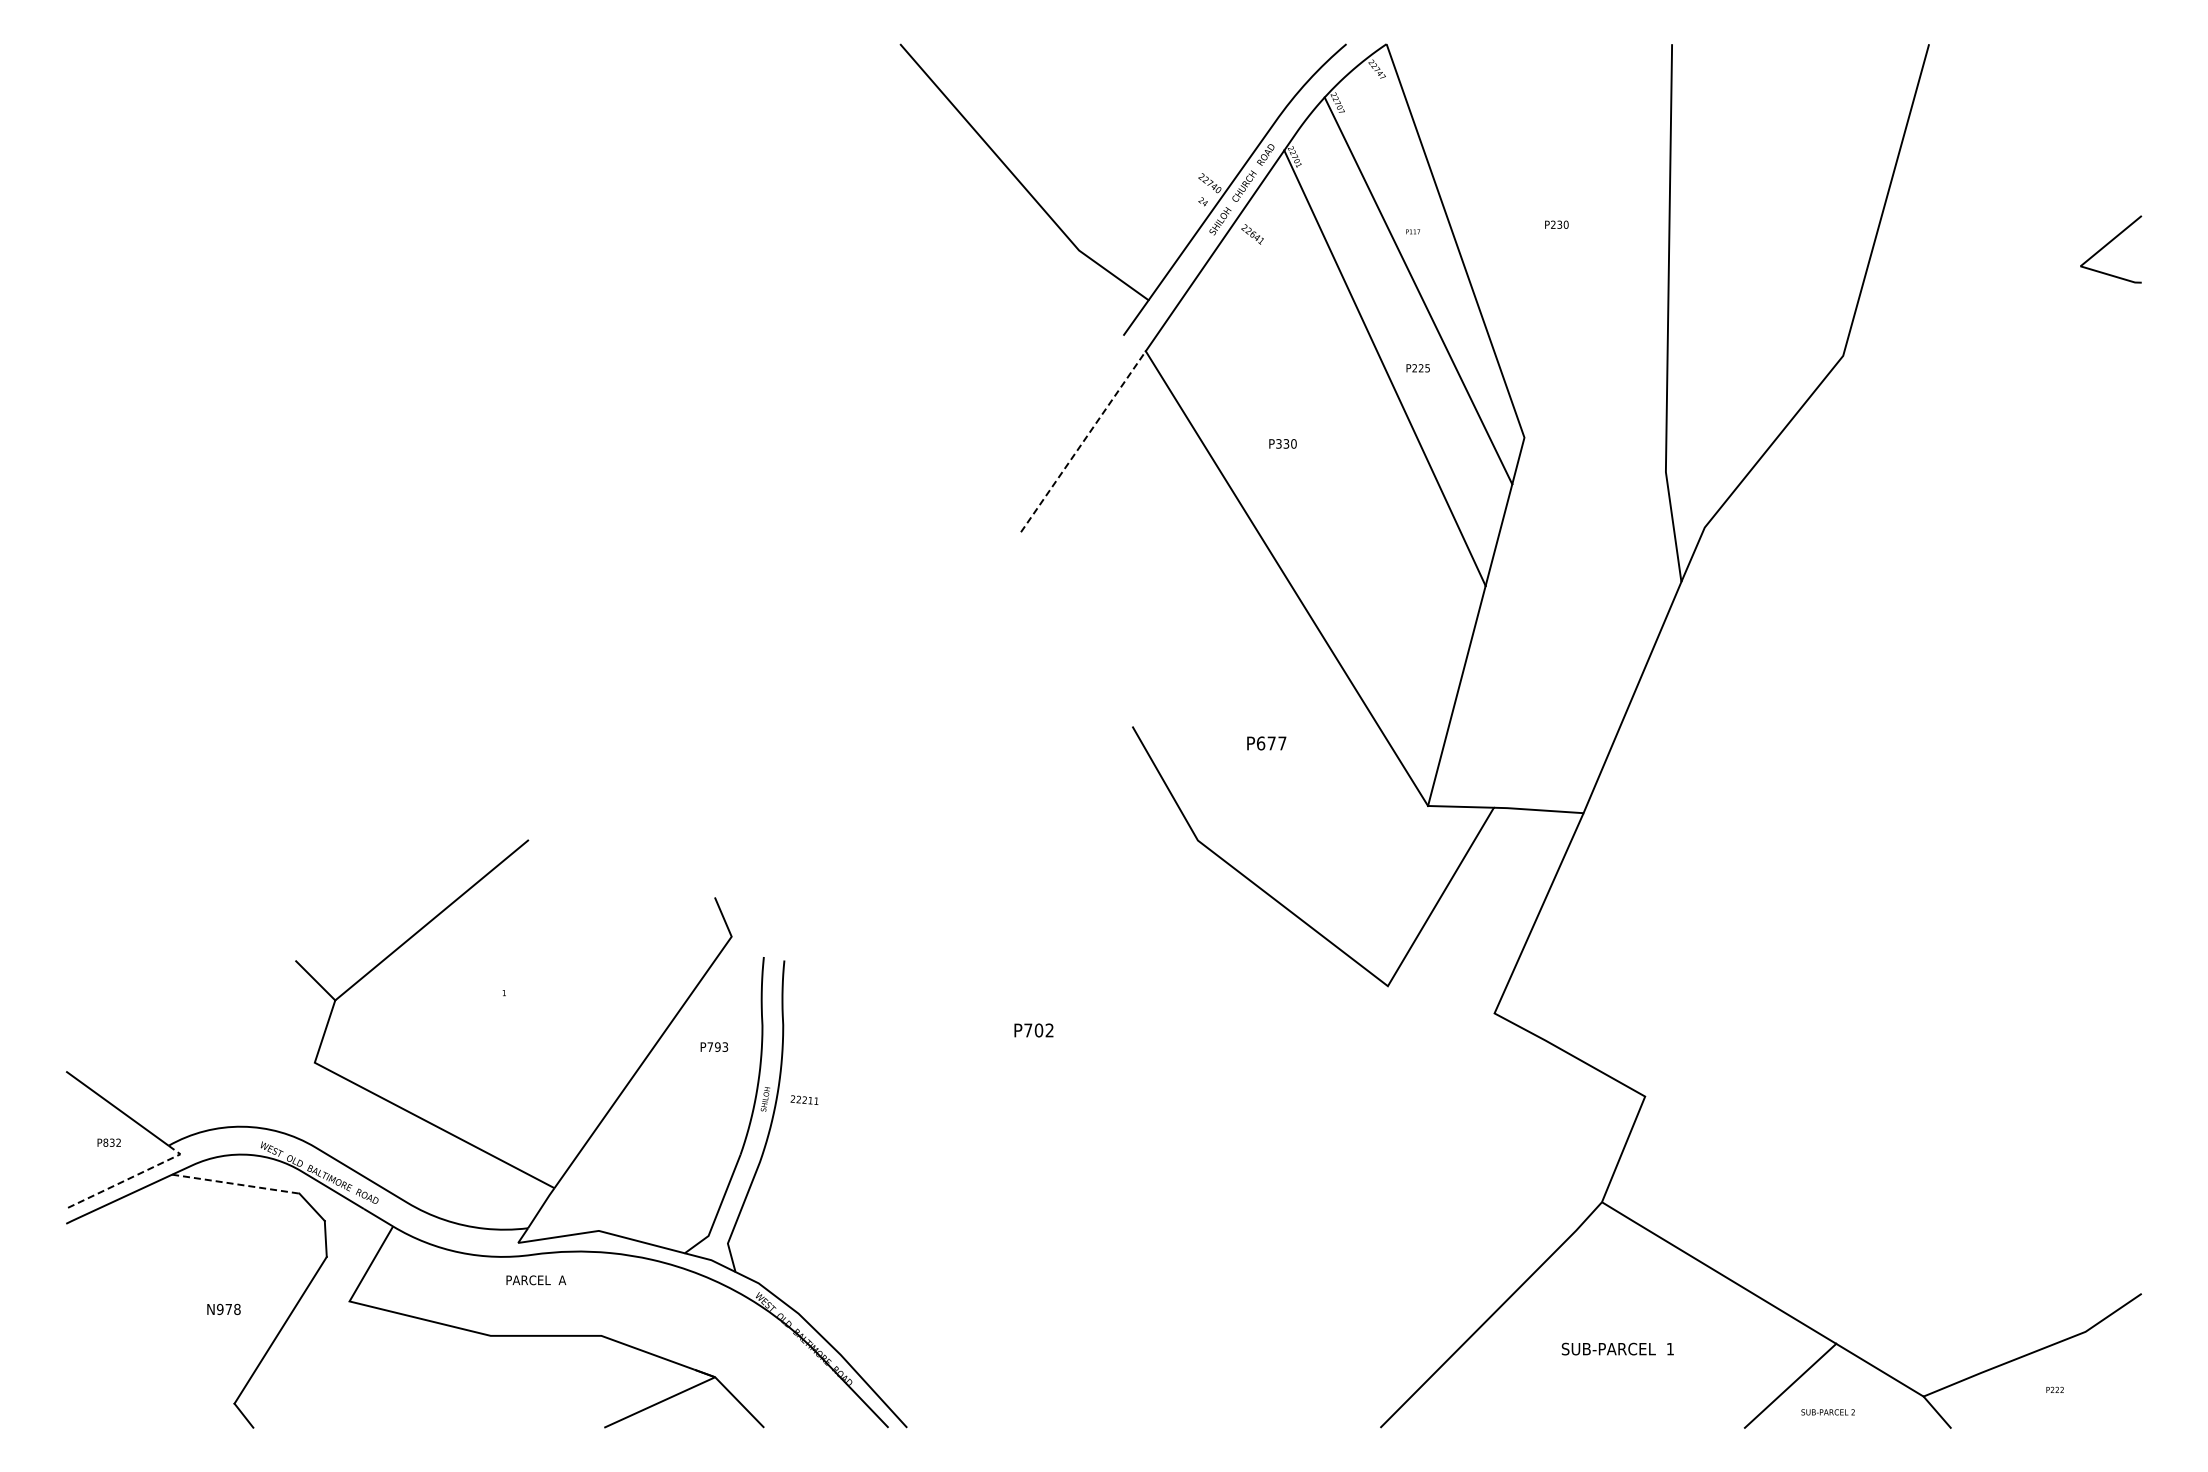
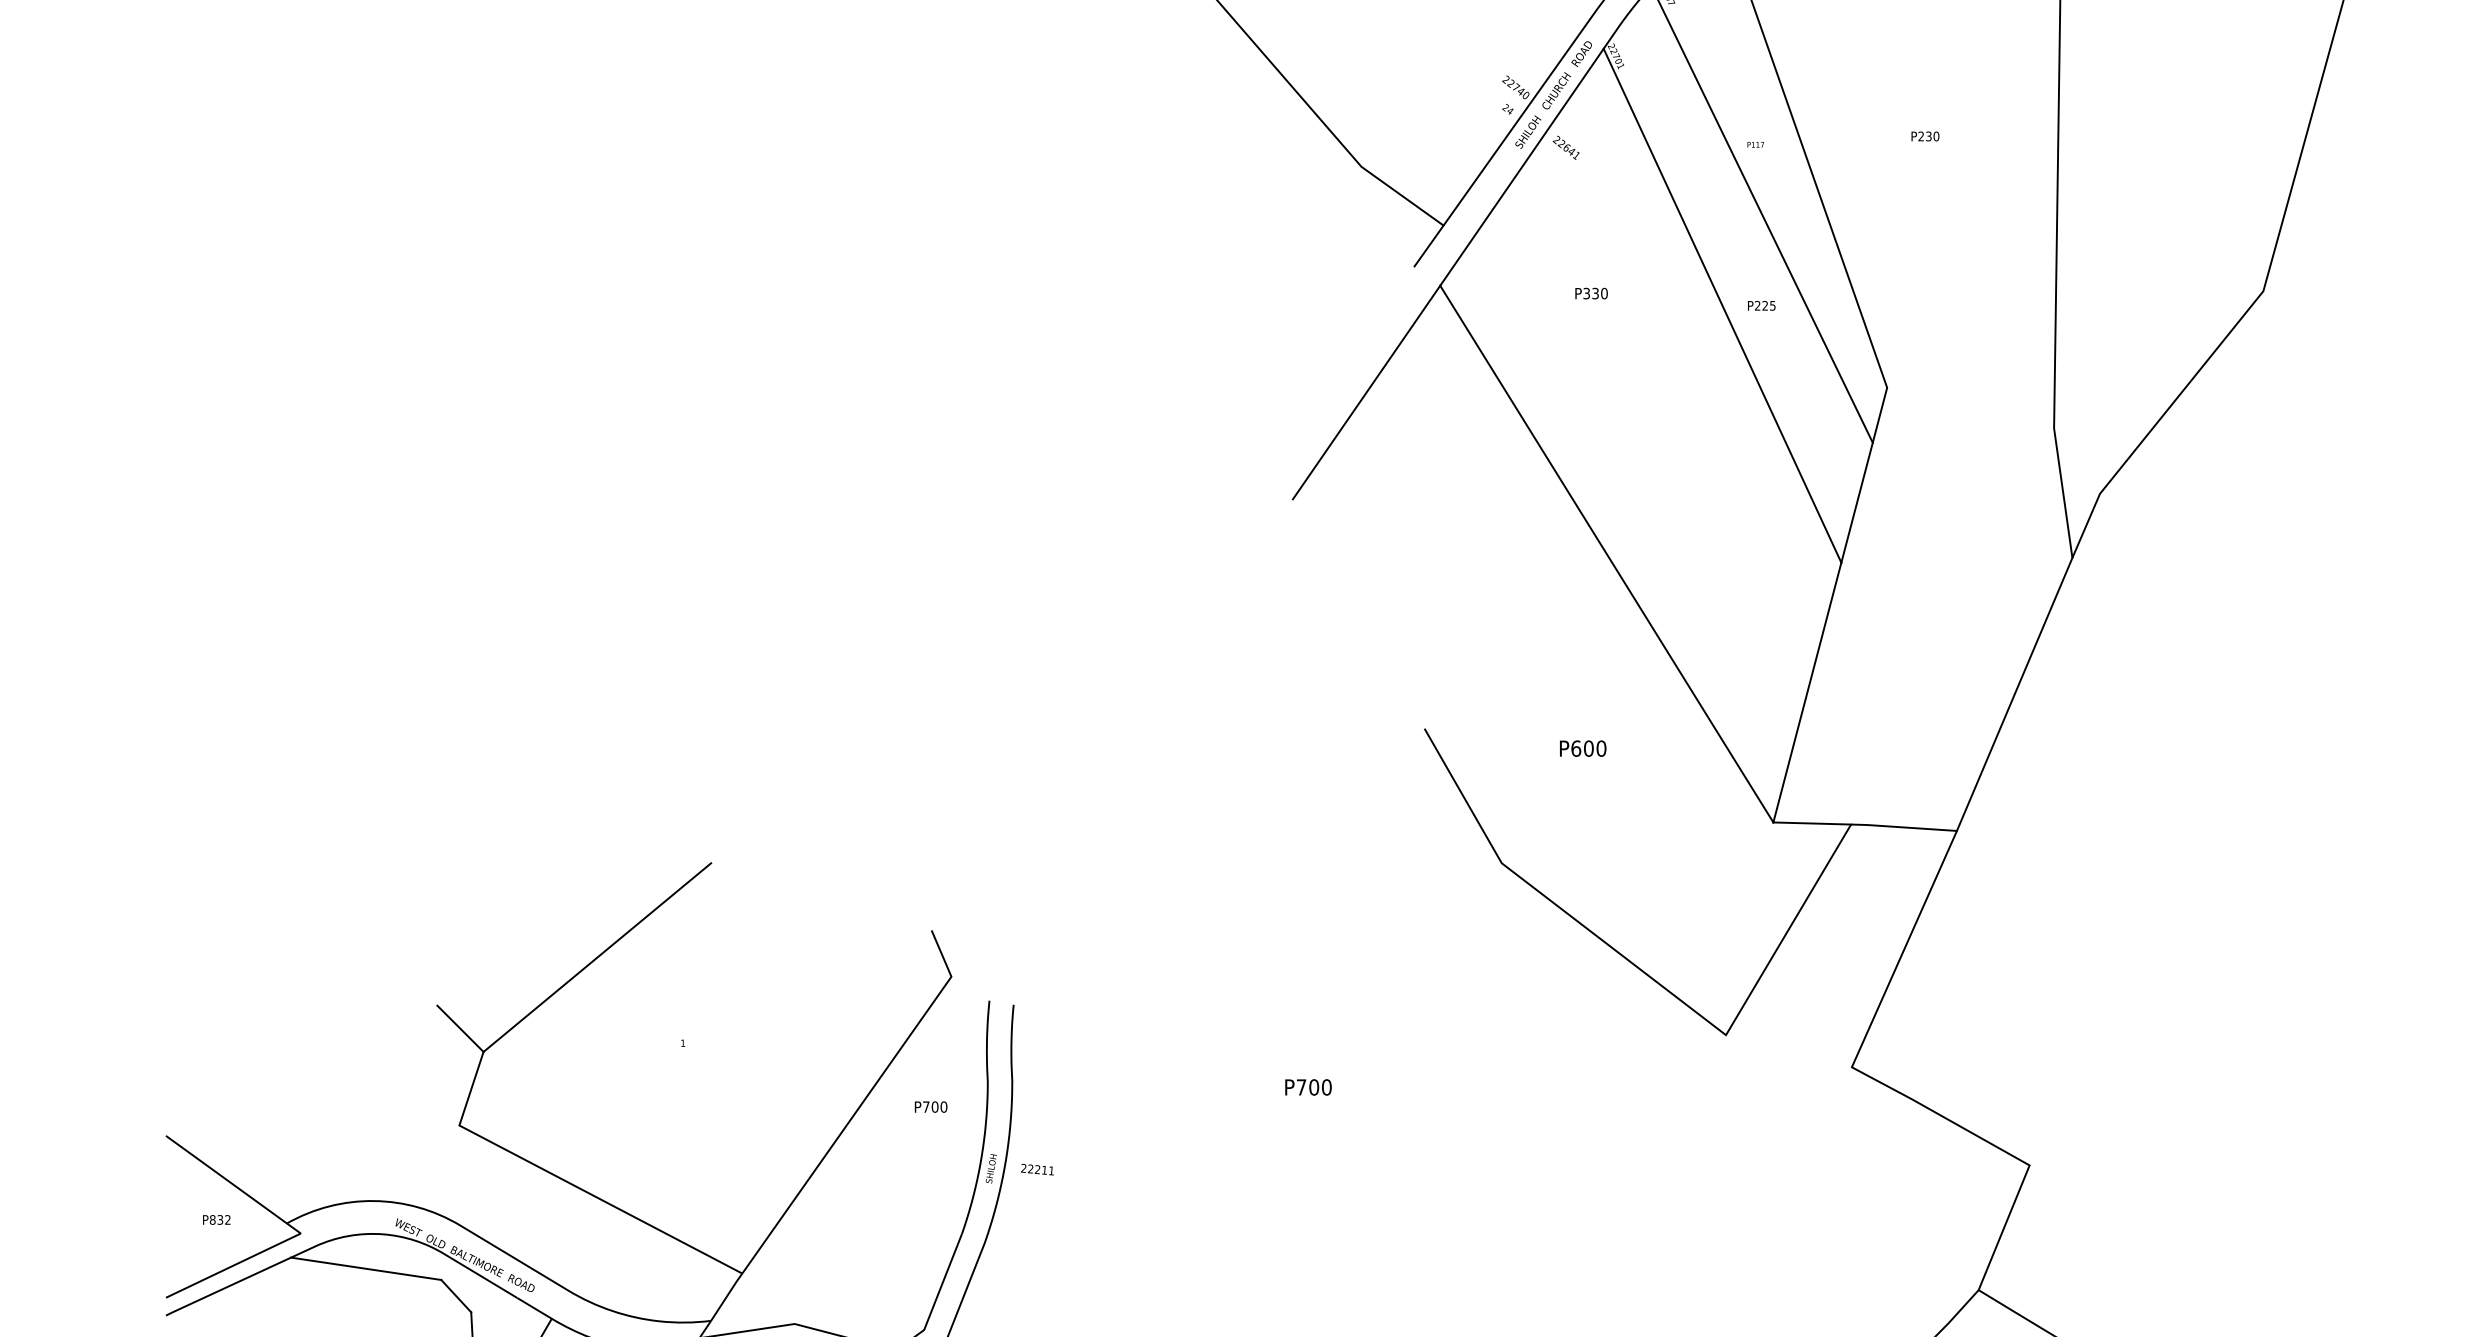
line: (1083, 441) -> (1366, 392), dashed -> solid
text: (1282, 443) -> (1590, 293), moved
text: (1276, 743) -> (1594, 748), P677 -> P600
text: (1049, 1030) -> (1326, 1087), P702 -> P700
text: (721, 1046) -> (939, 1106), P793 -> P700
line: (130, 1178) -> (241, 1262), dashed -> solid
line: (236, 1184) -> (366, 1269), dashed -> solid

